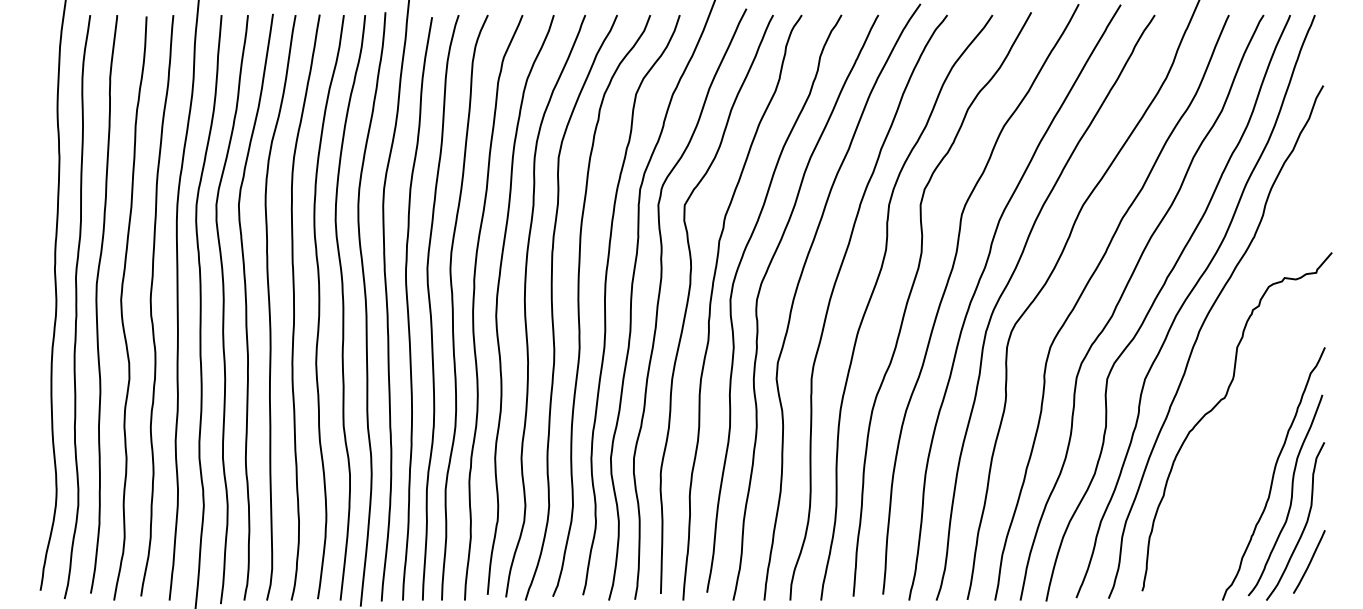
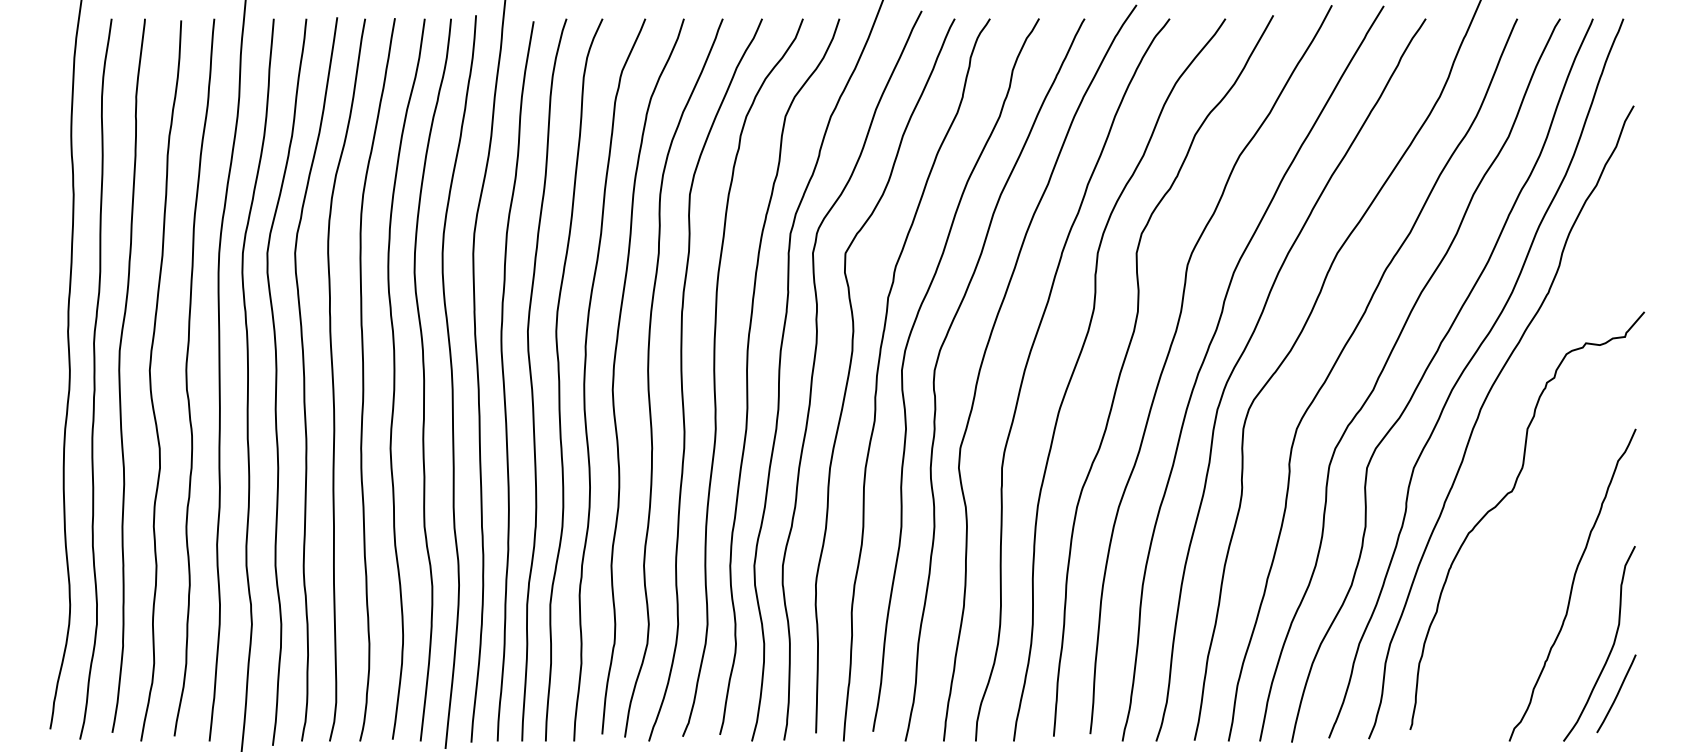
curve: (1290, 498) -> (1593, 615), removed

